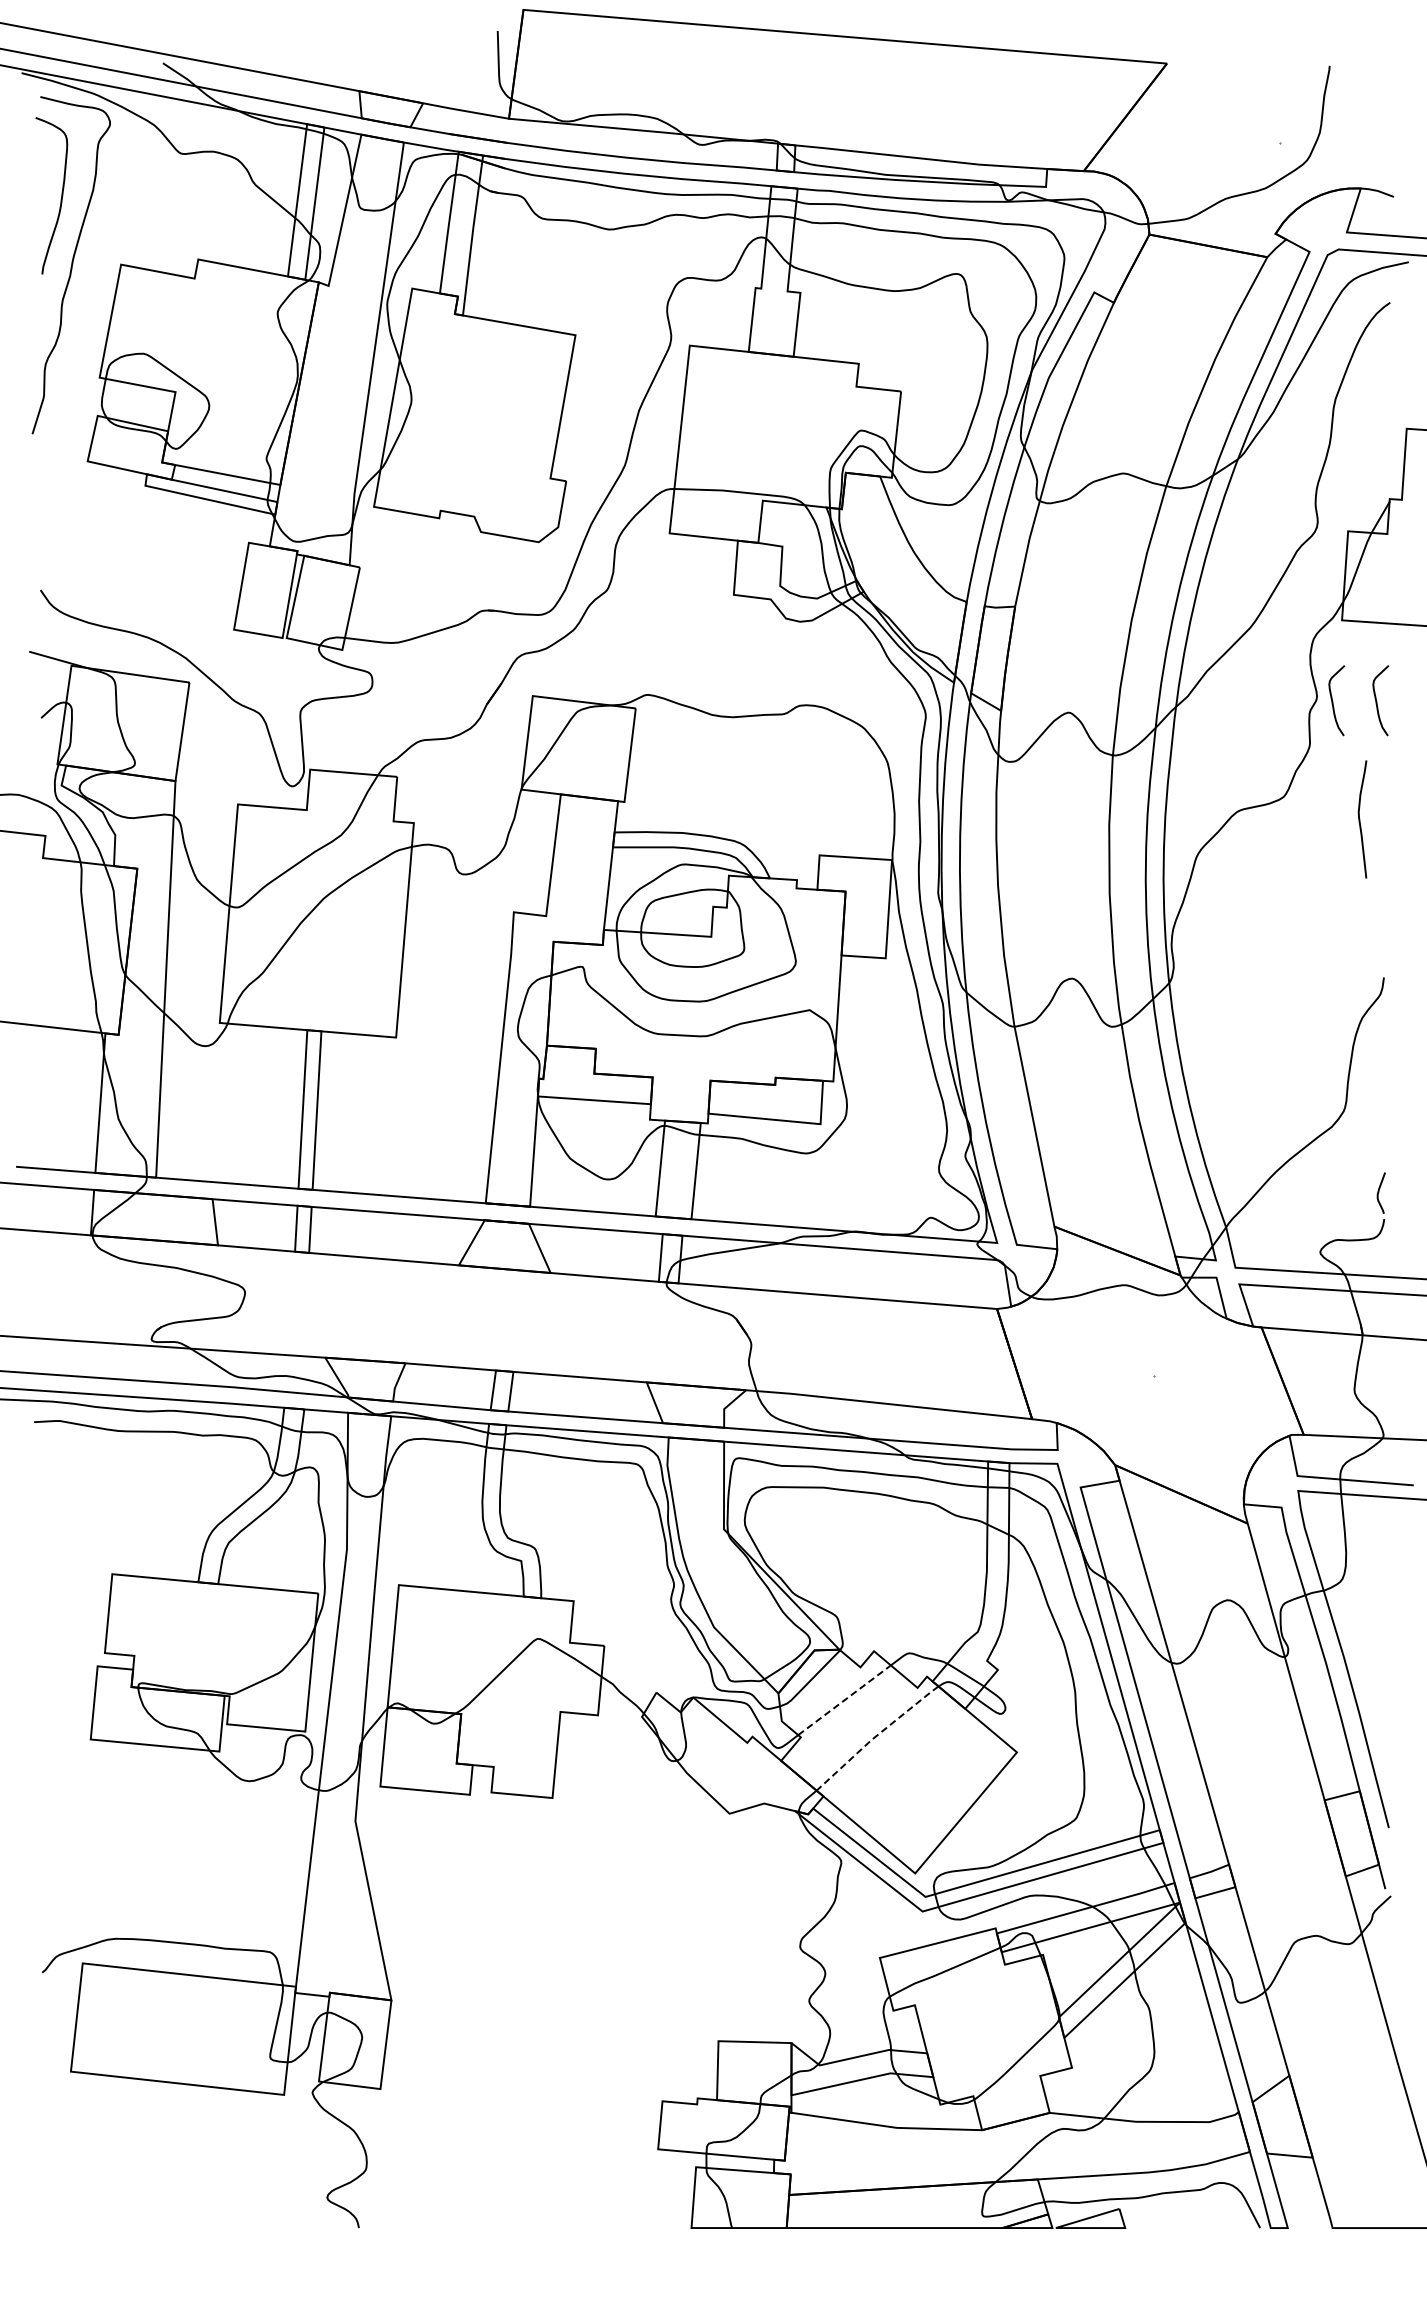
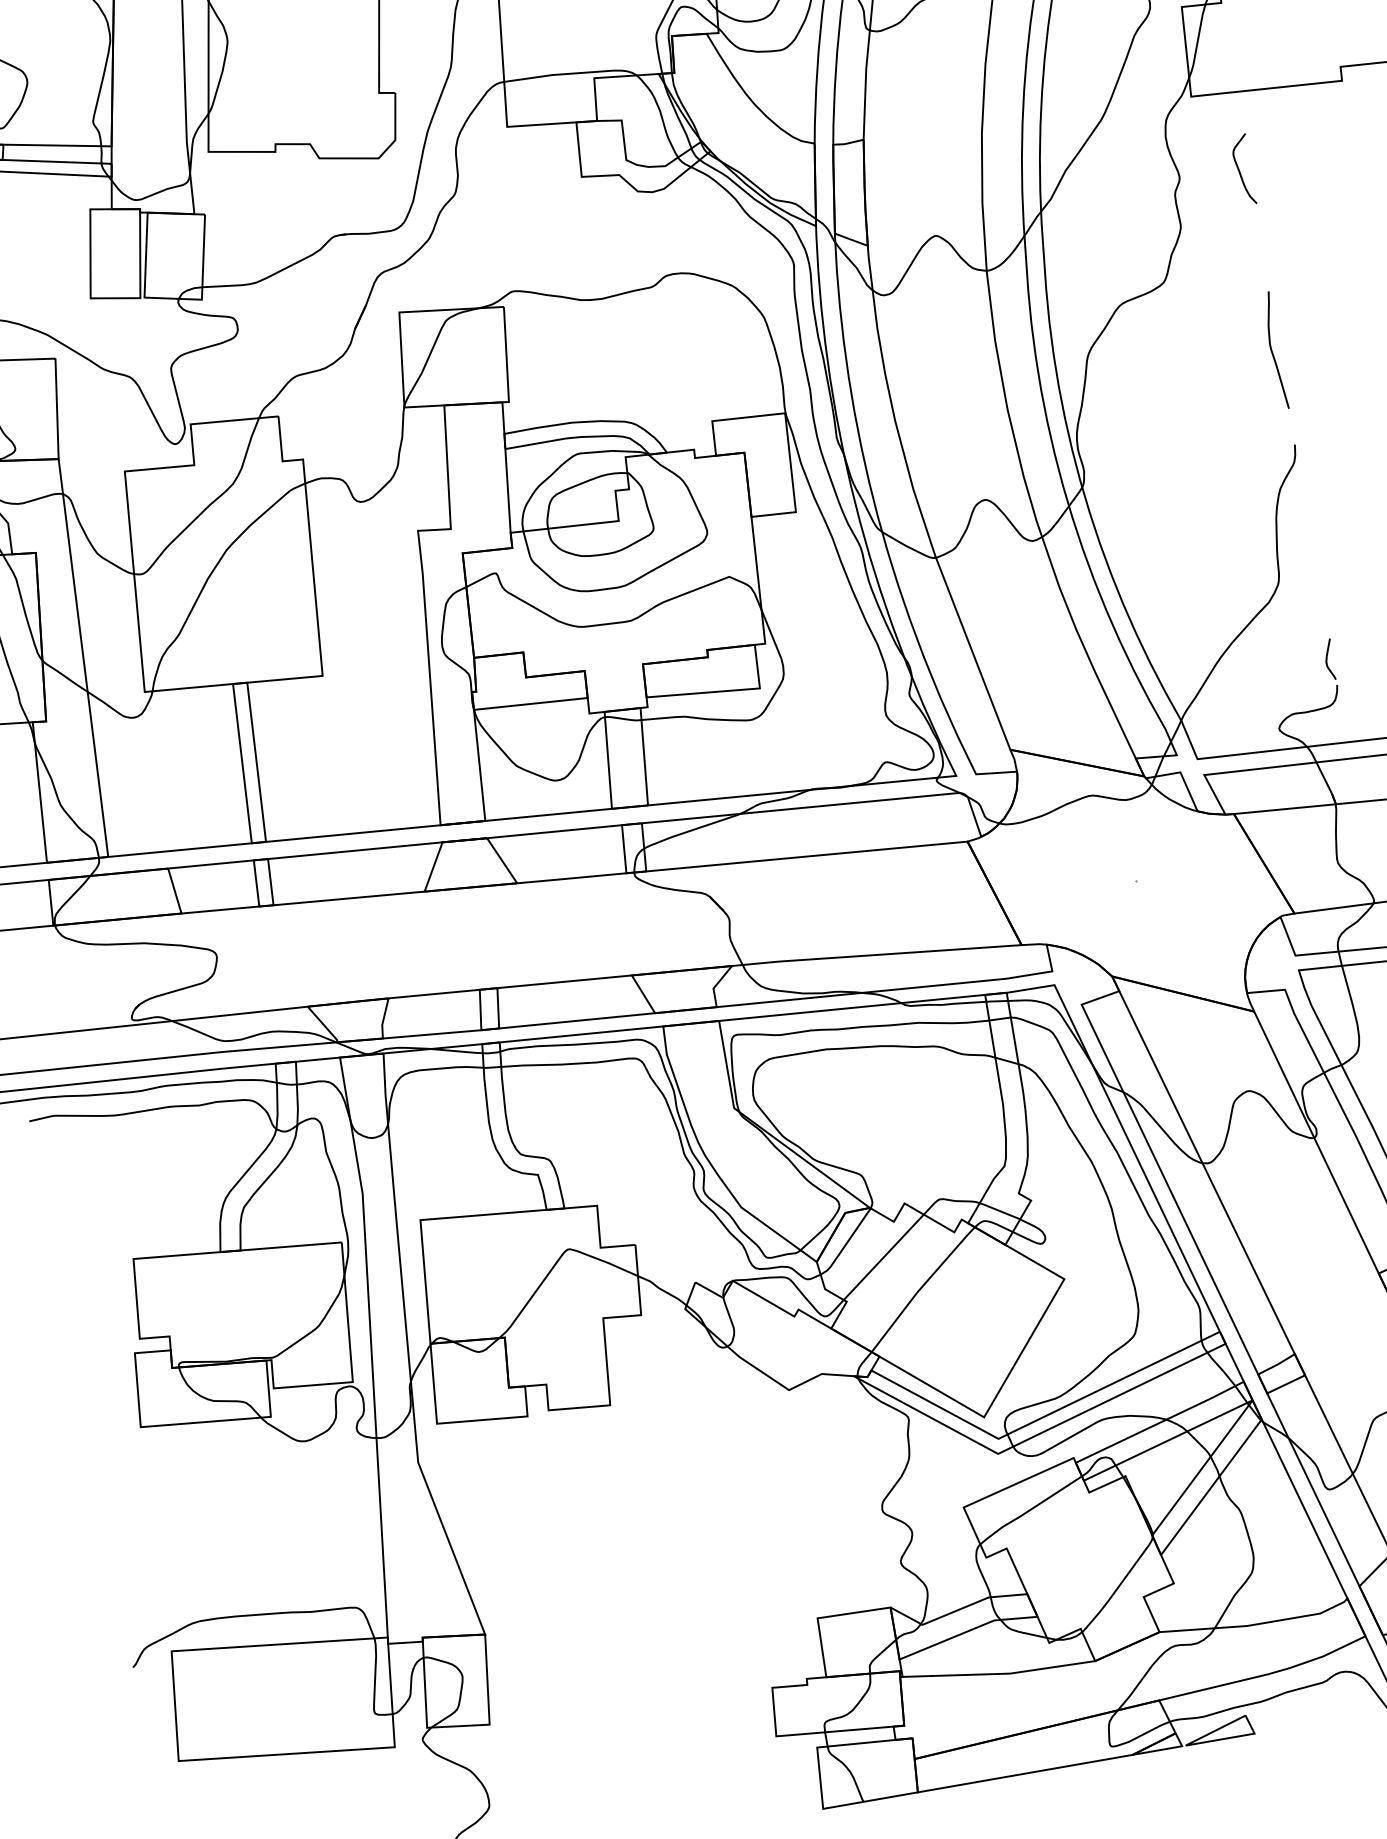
curve: (1333, 701) -> (1196, 178), removed
curve: (1360, 819) -> (1272, 351), moved
line: (844, 1700) -> (883, 1257), dashed -> solid
line: (875, 1736) -> (920, 1287), dashed -> solid

